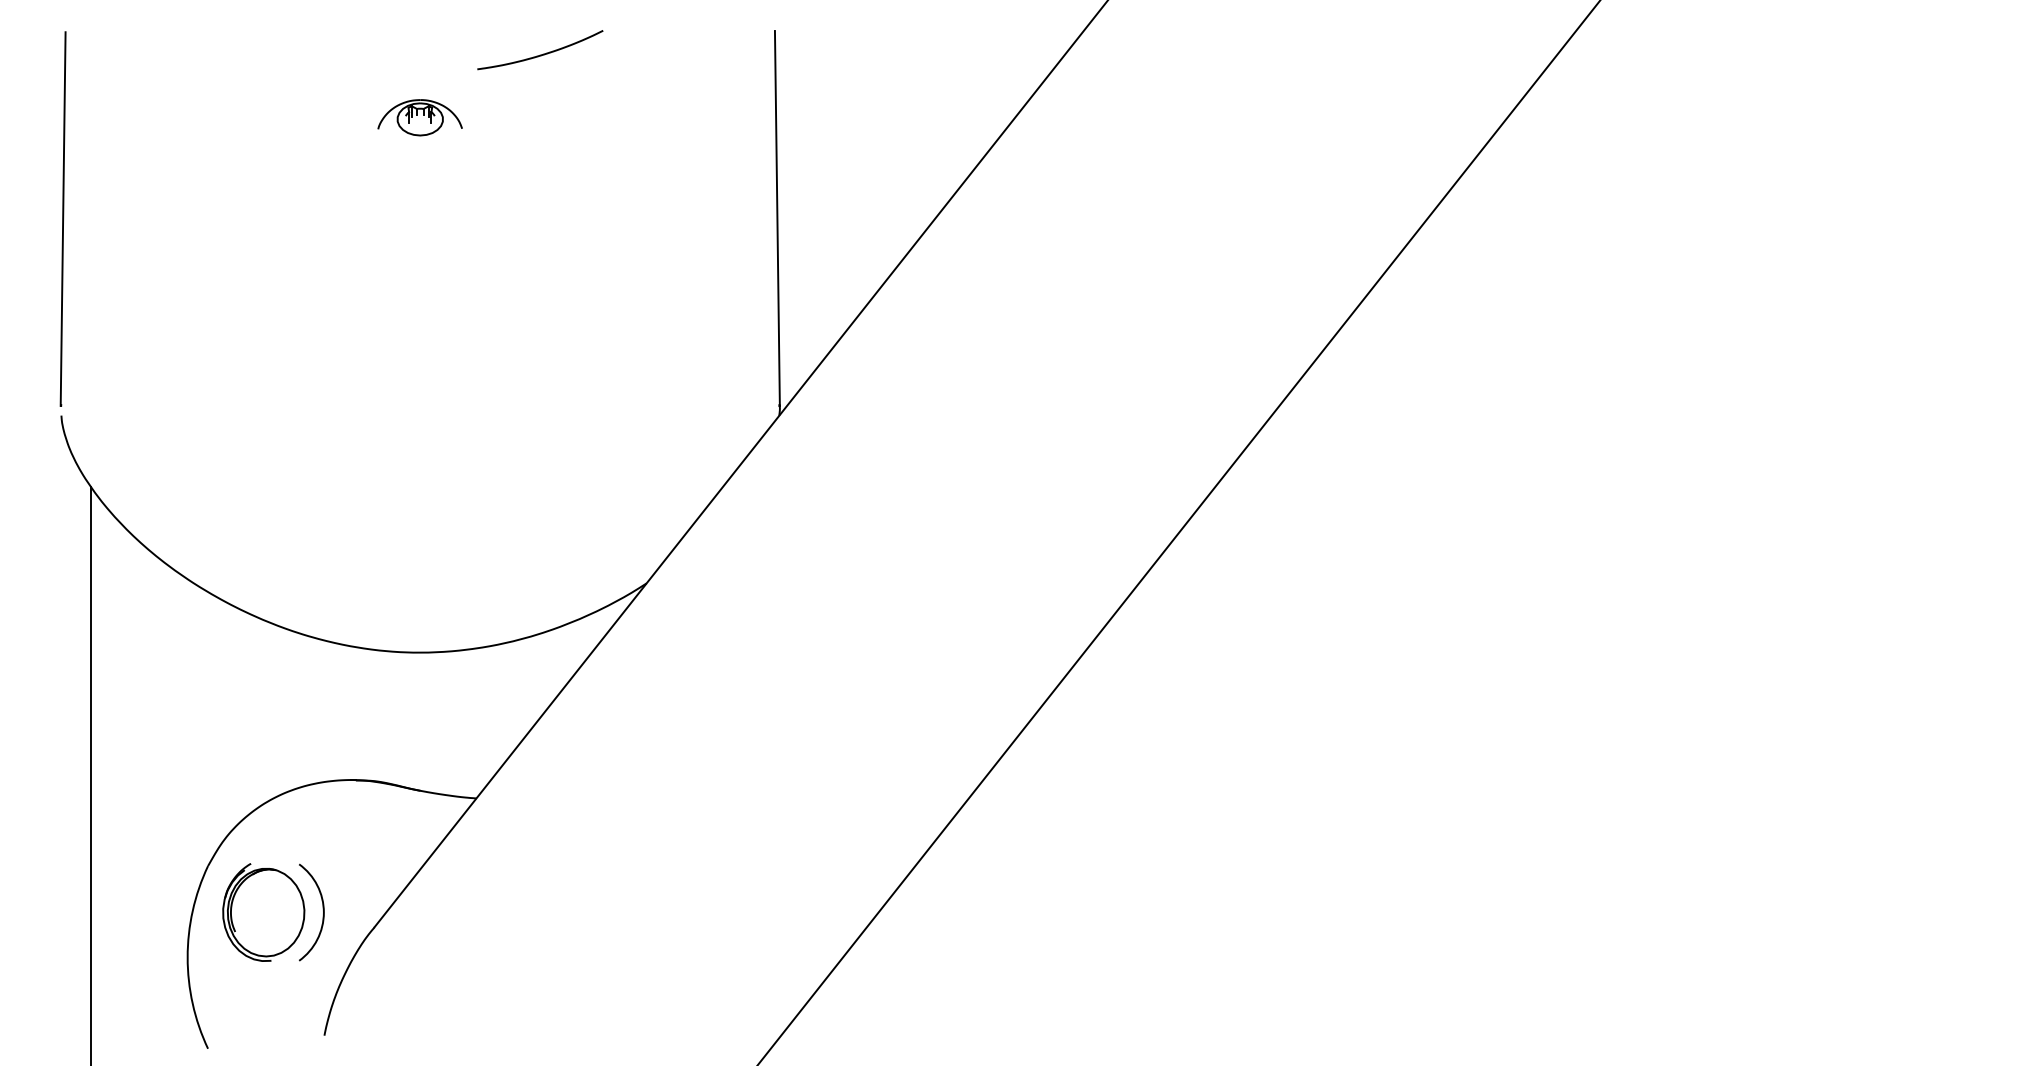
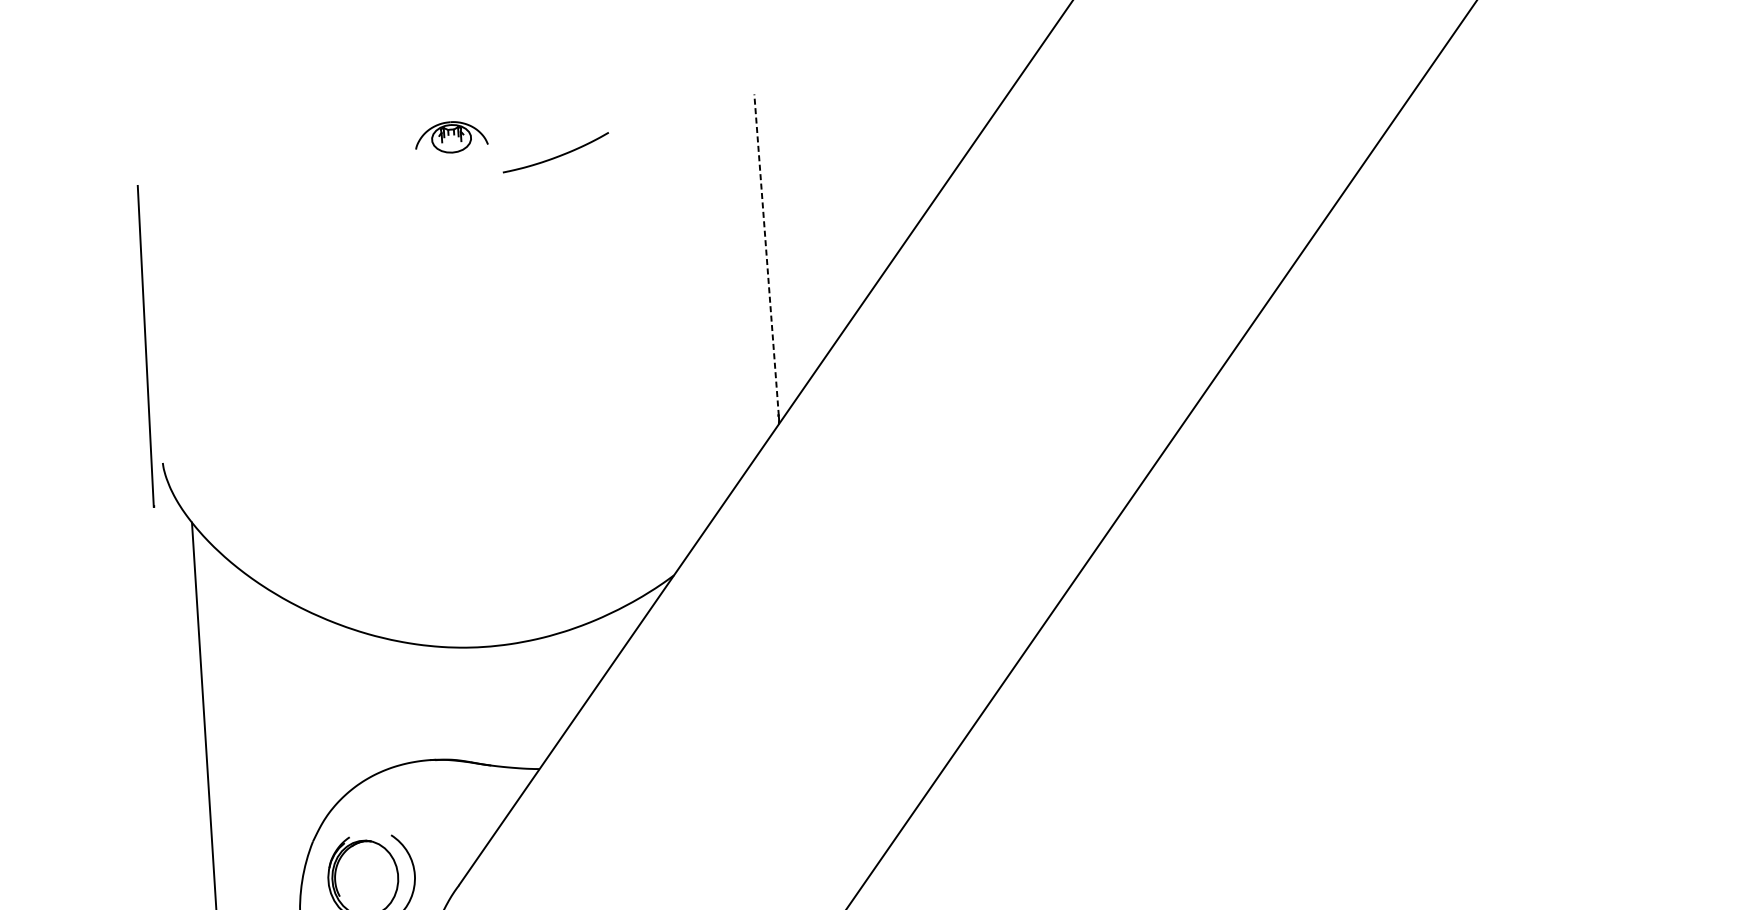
curve: (540, 54) -> (556, 156), moved
part: (419, 117) -> (450, 137), moved
line: (777, 217) -> (766, 254), solid -> dashed
line: (62, 218) -> (145, 345), moved

